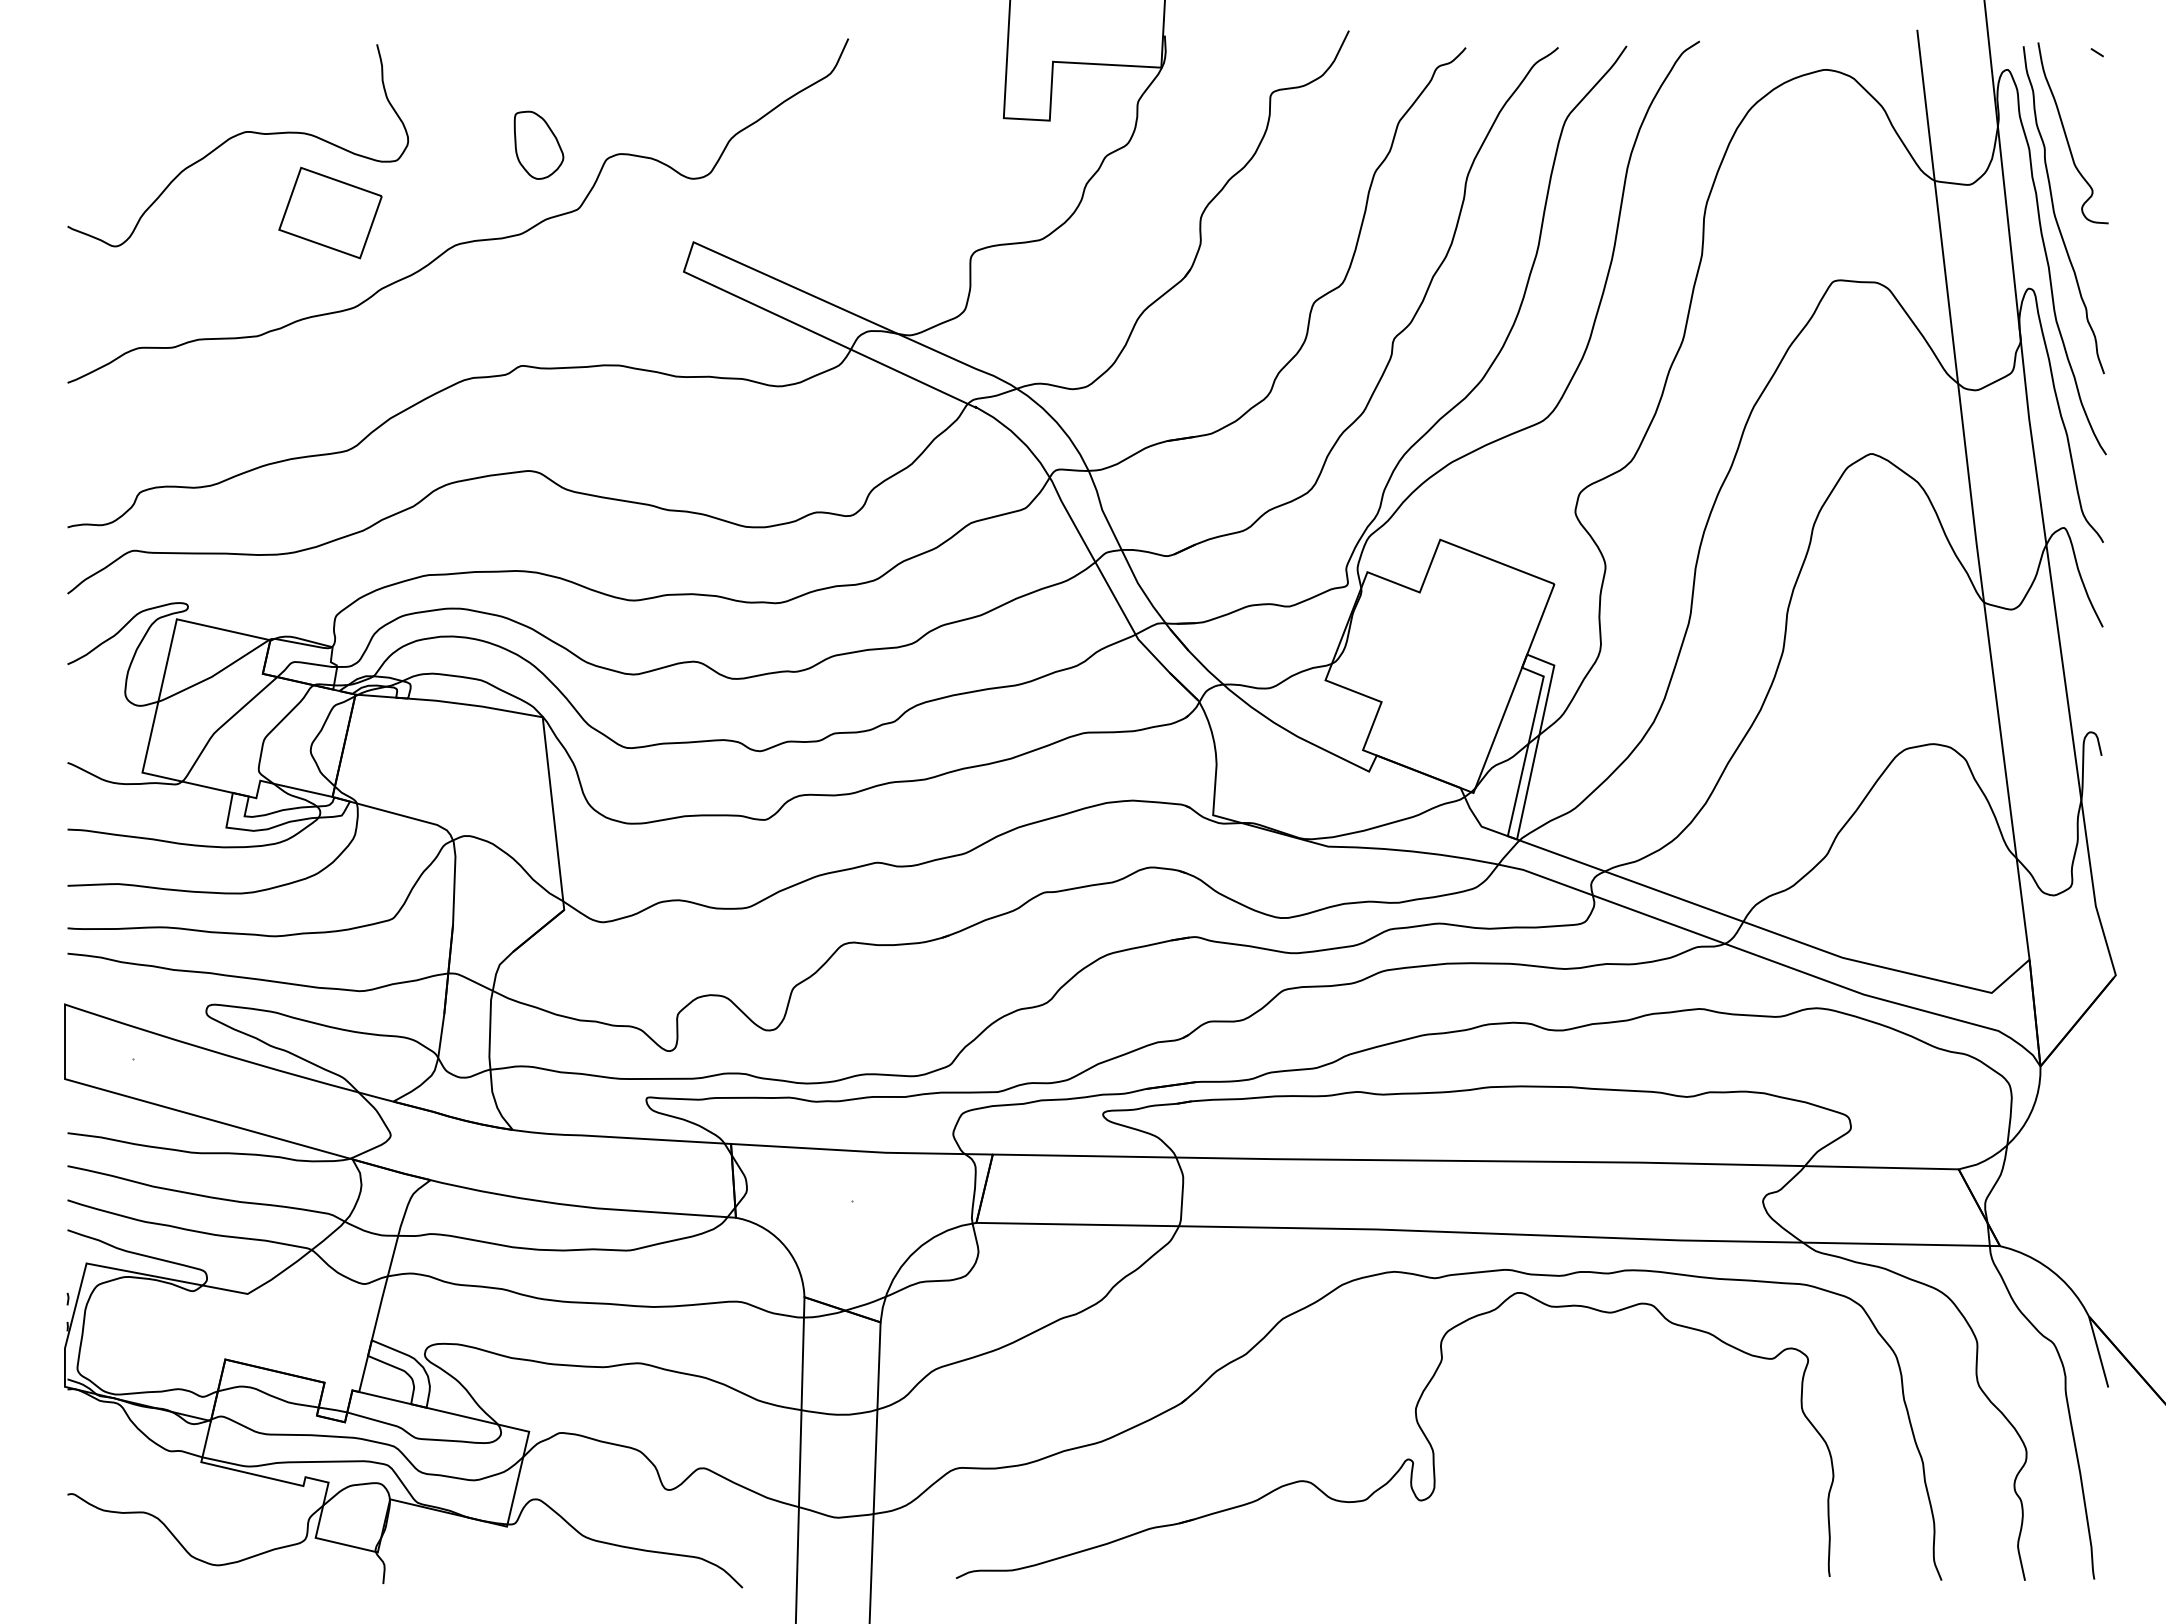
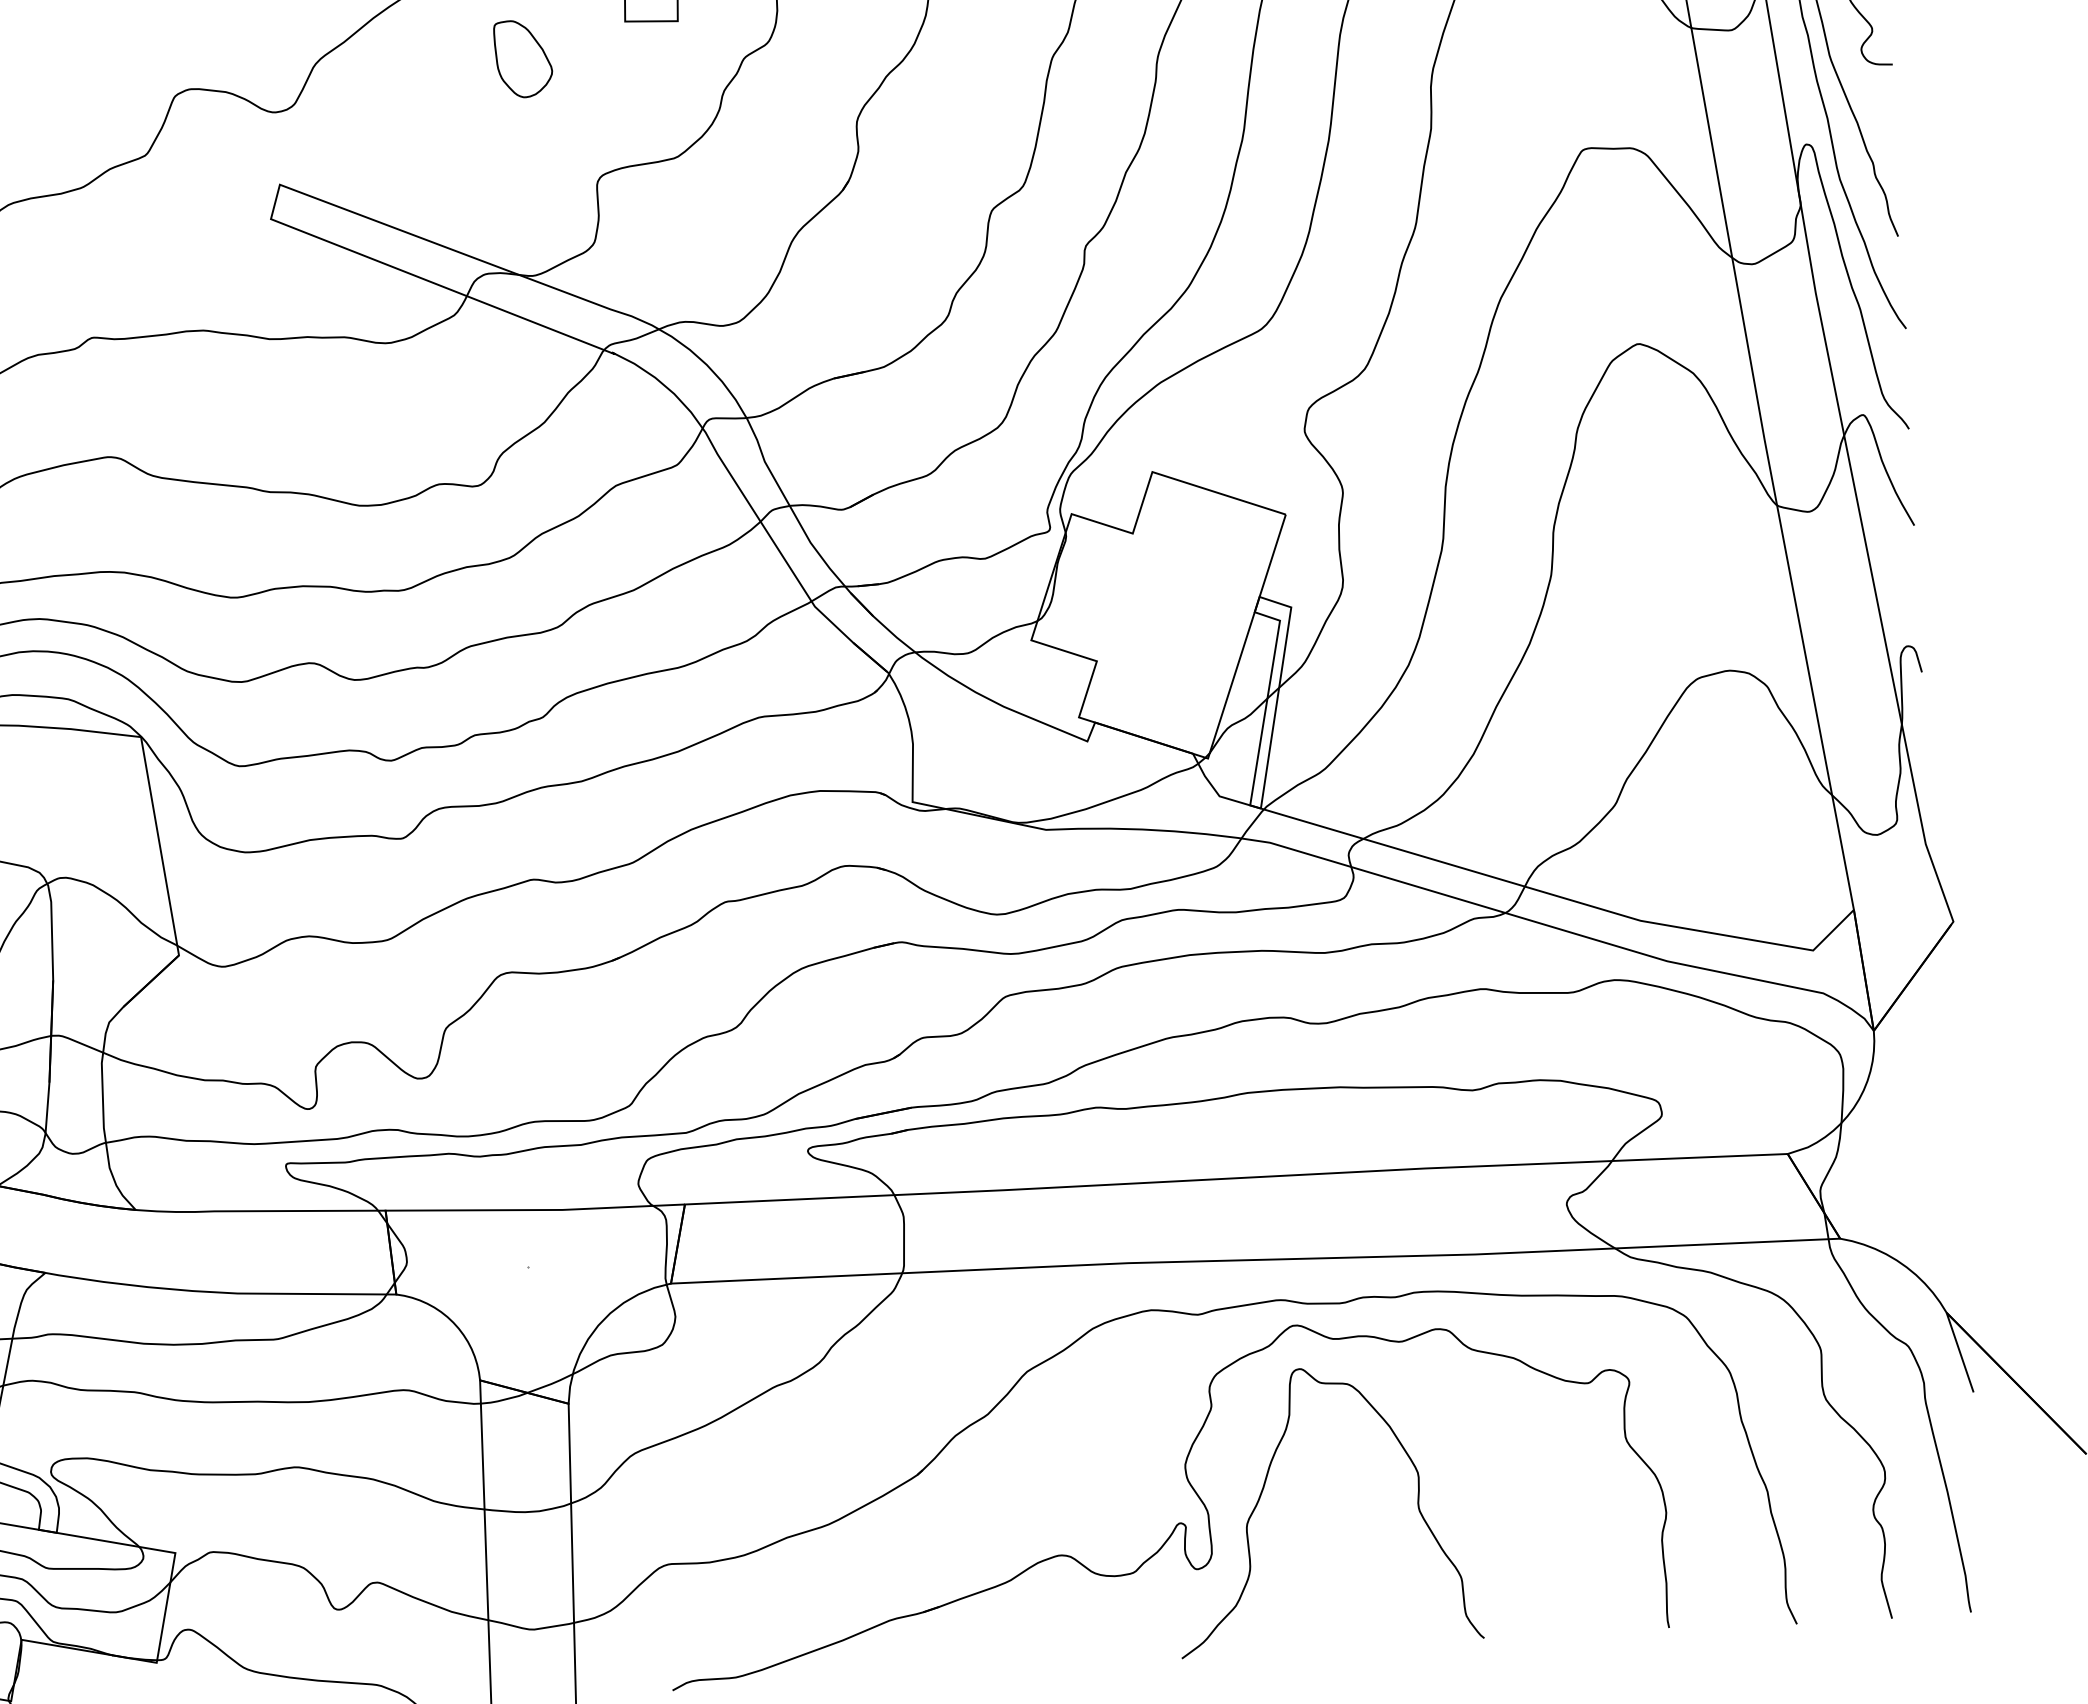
part: (538, 144) -> (522, 57), moved
curve: (1483, 1434) -> (1264, 1489), added

